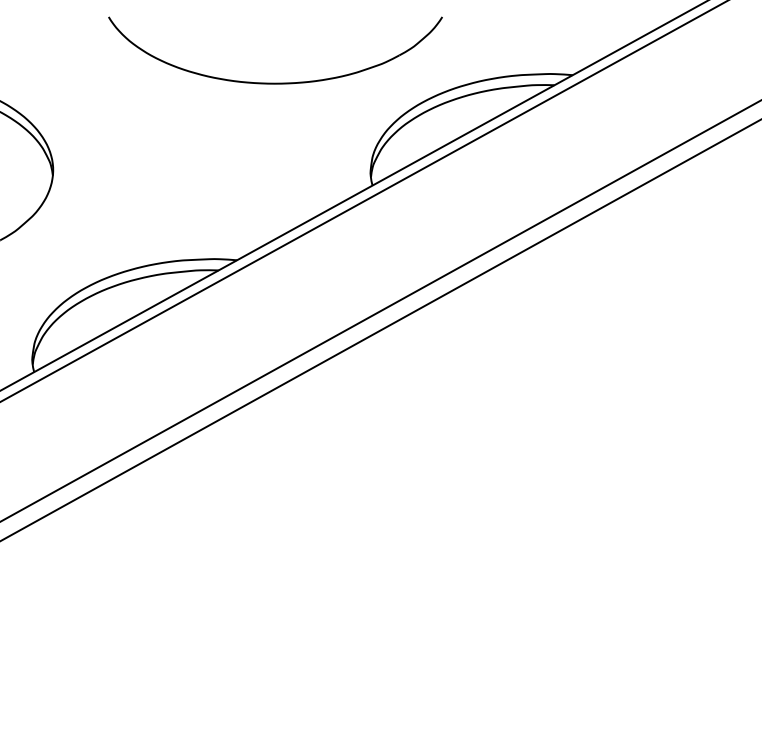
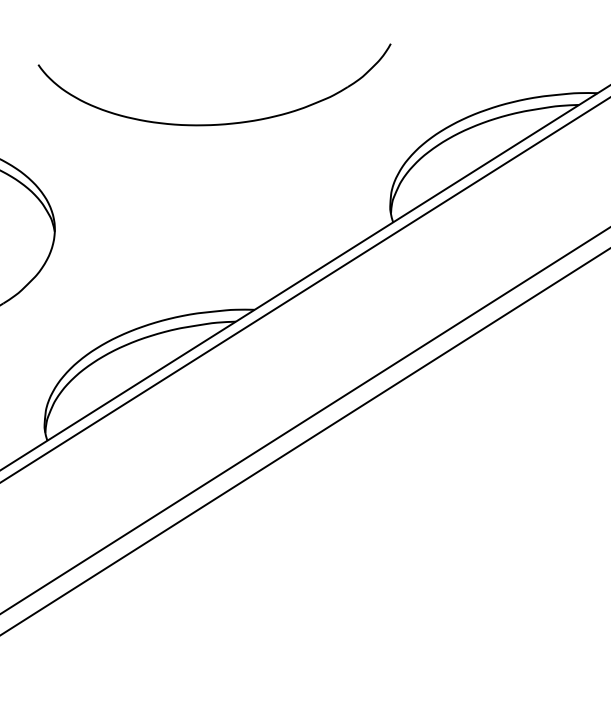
part: (275, 82) -> (218, 123), moved

